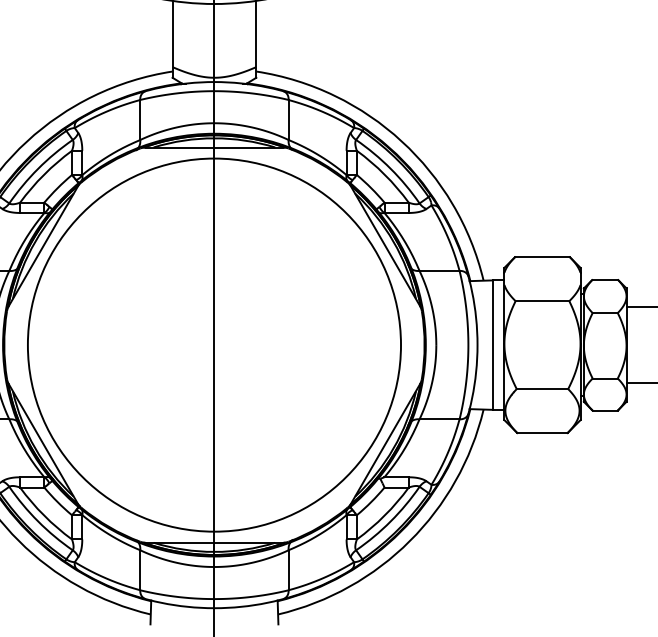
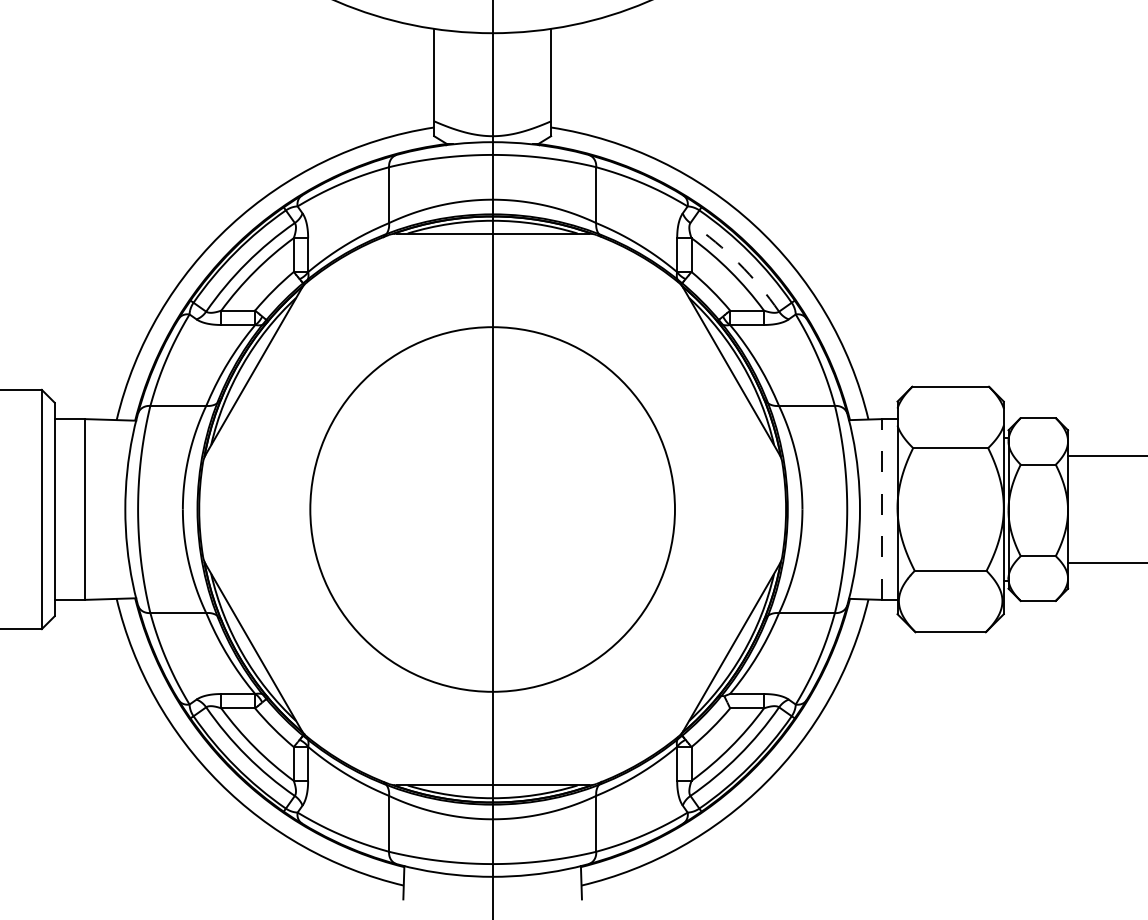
arc: (390, 168) -> (738, 263), solid -> dashed
circle: (214, 345) -> (492, 509), size x0.7
line: (492, 345) -> (881, 509), solid -> dashed

